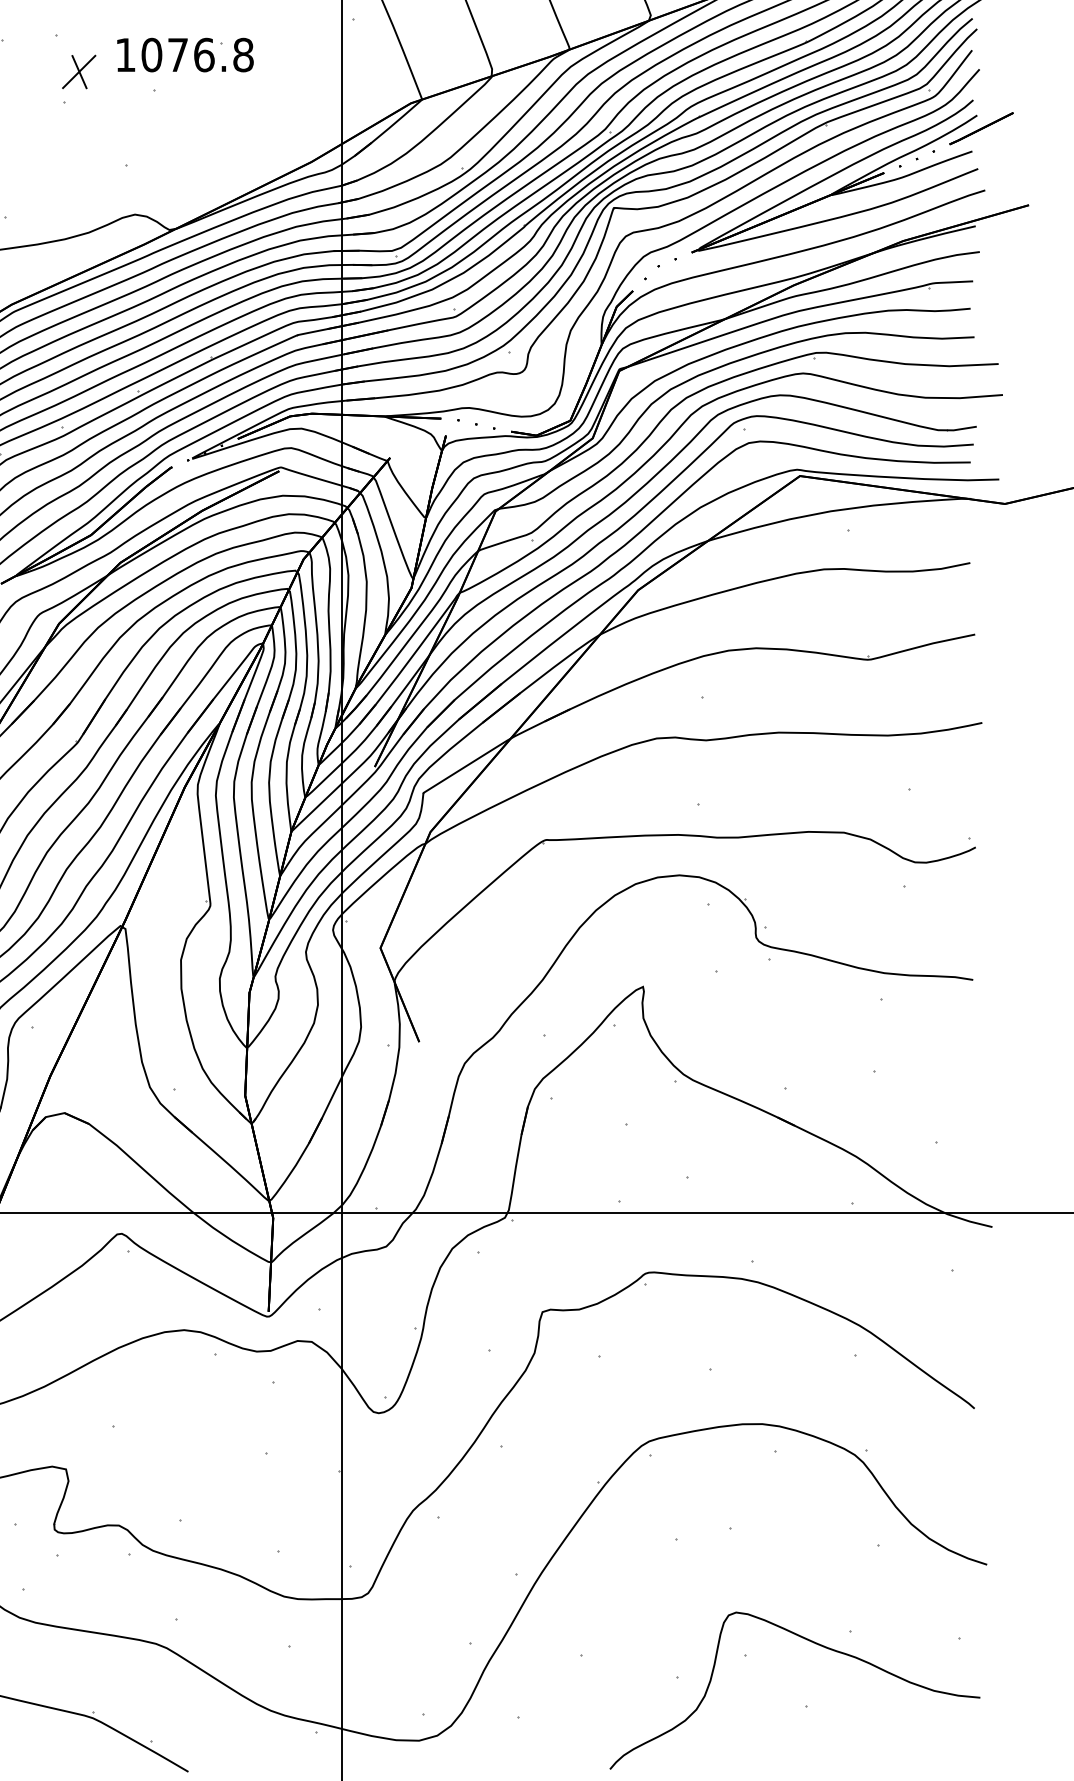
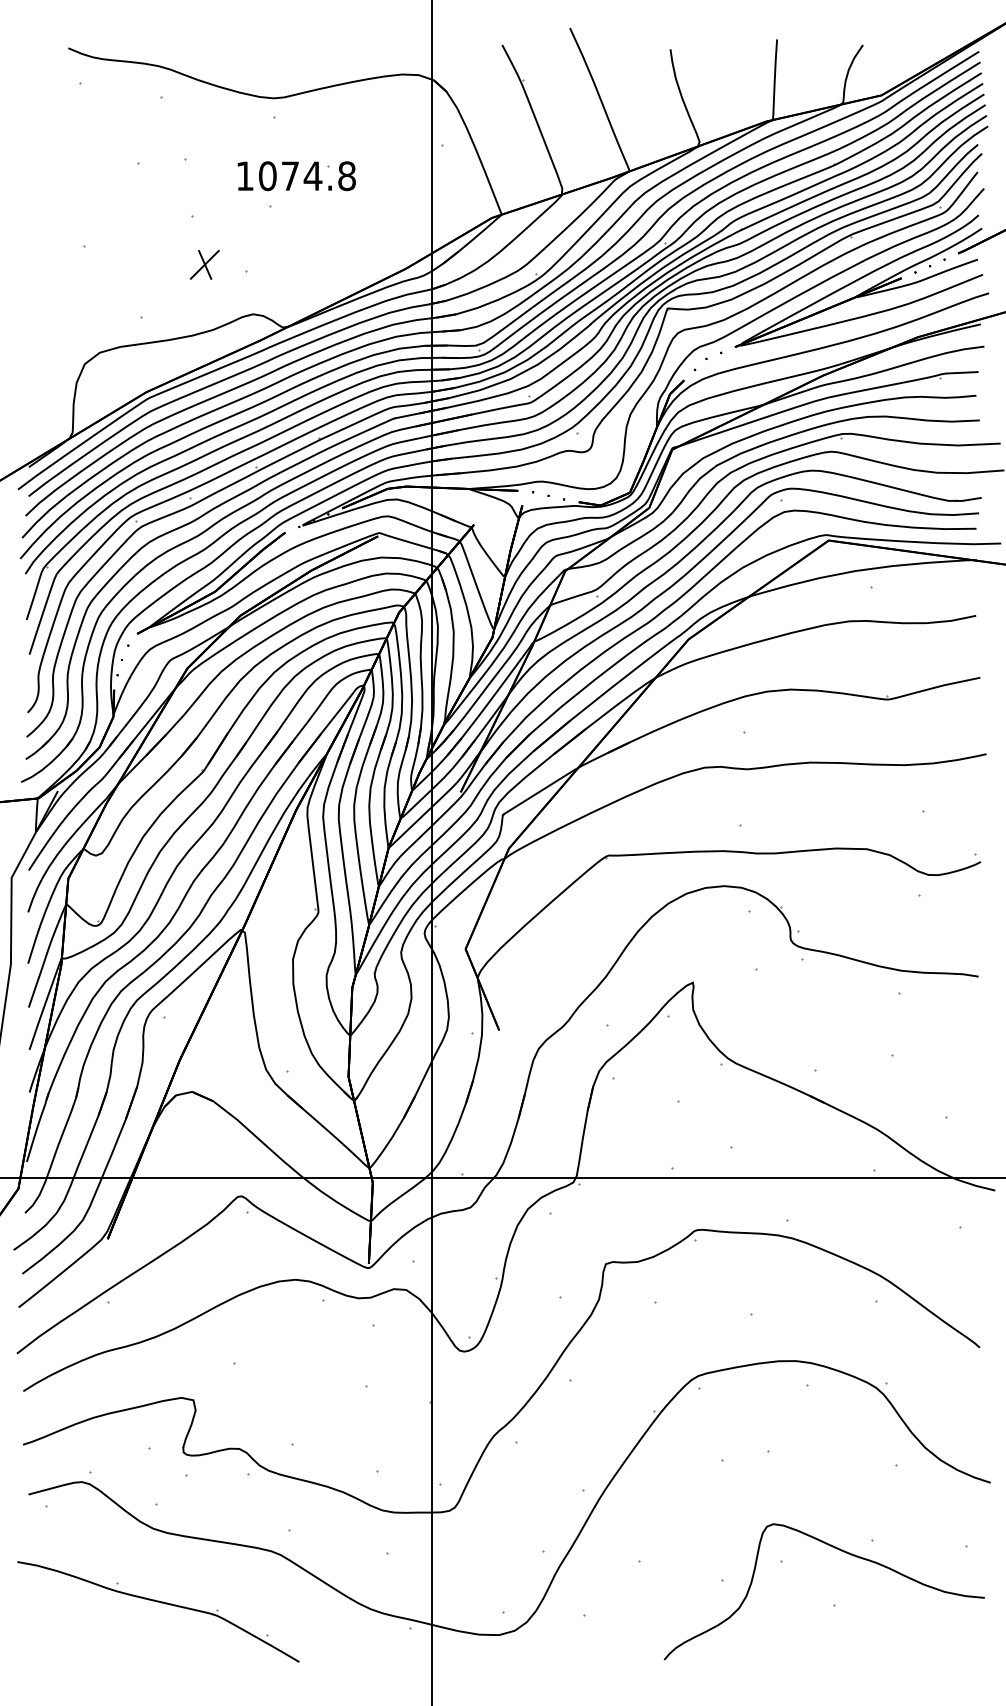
text: (203, 55) -> (312, 176), 1076.8 -> 1074.8
part: (78, 71) -> (204, 264), moved

